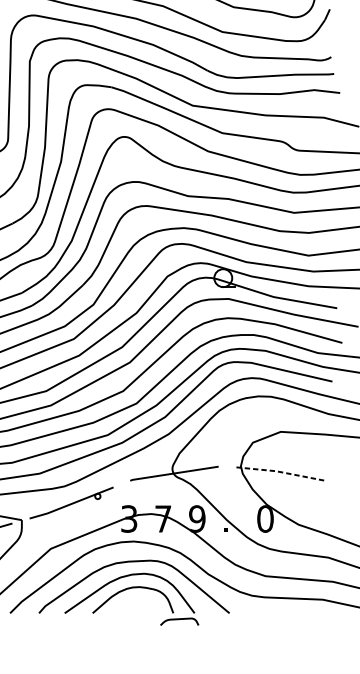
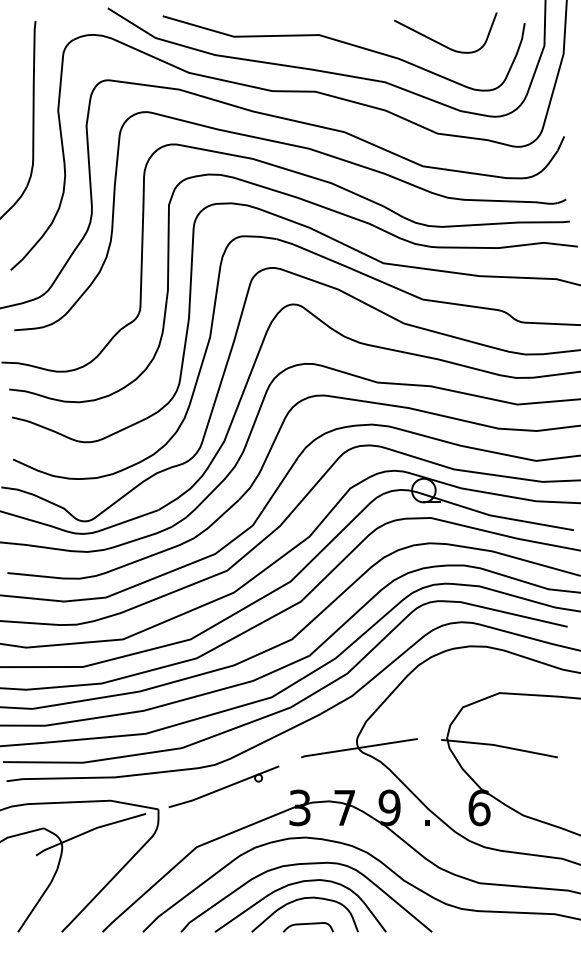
line: (280, 472) -> (499, 746), dashed -> solid
text: (265, 518) -> (479, 807), 0 -> 6
curve: (178, 619) -> (307, 924), moved

